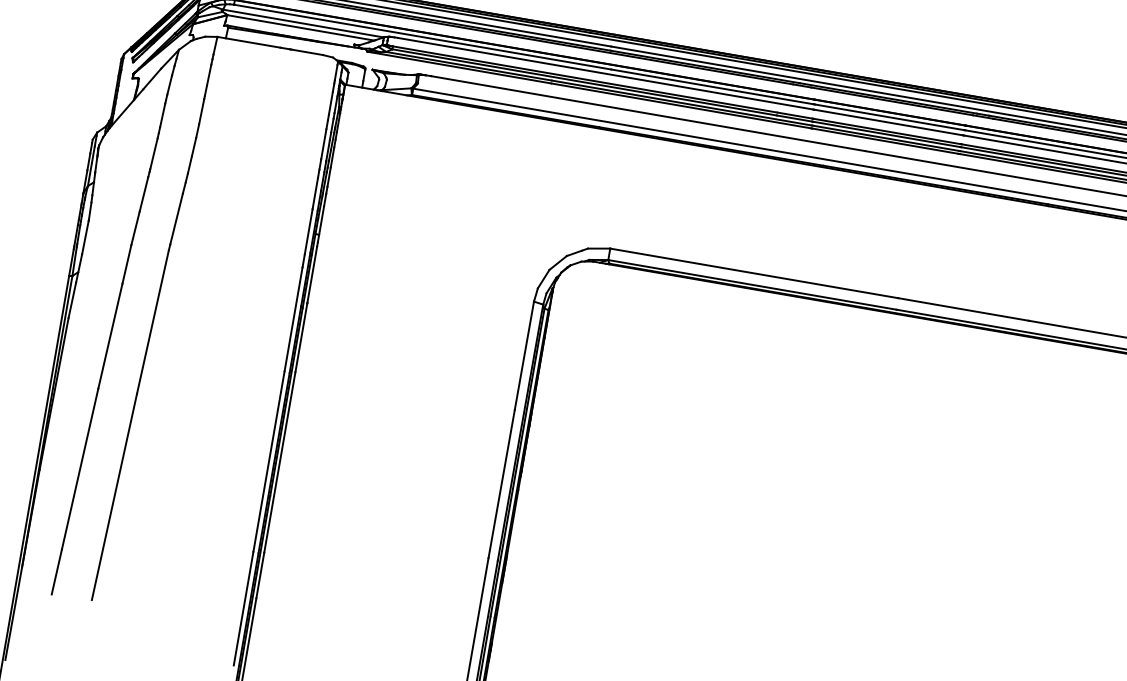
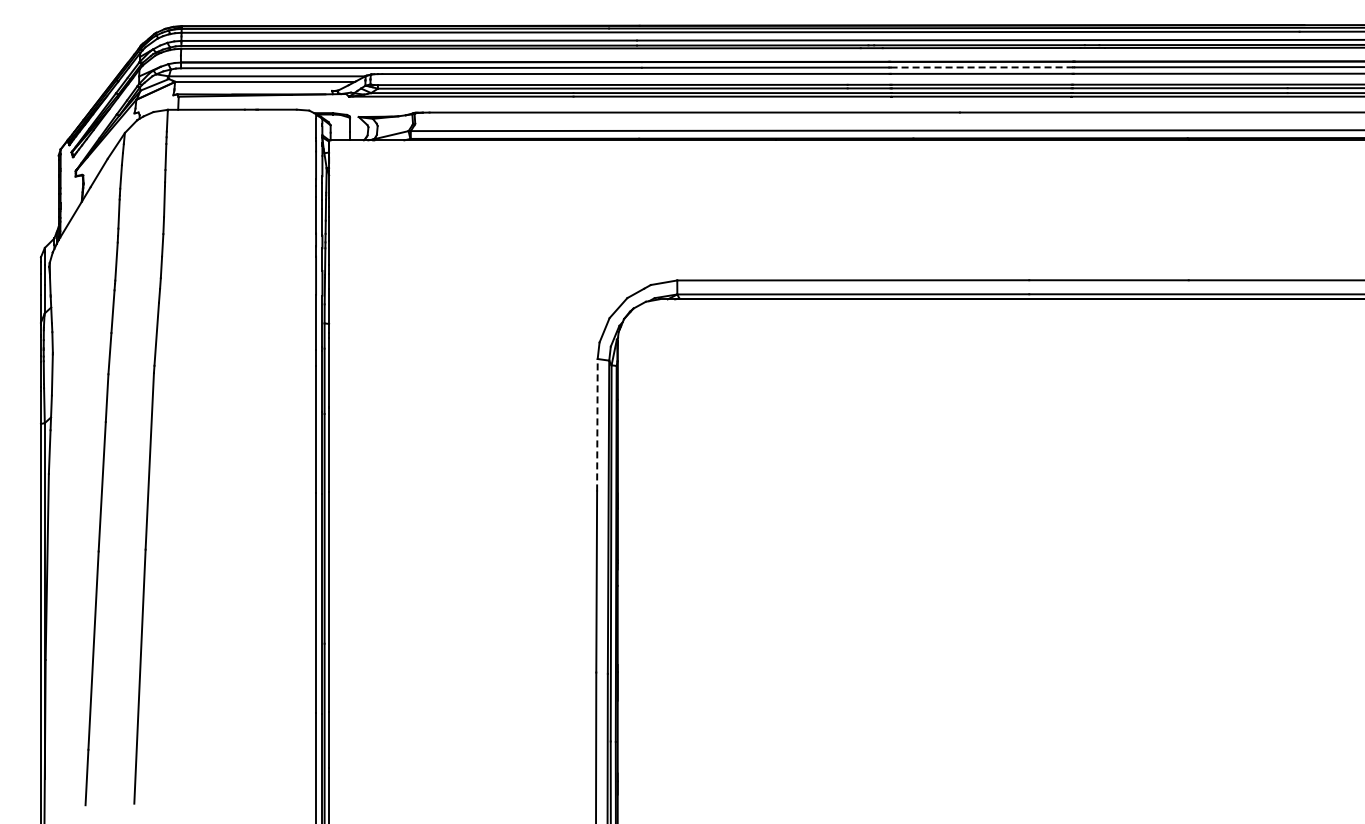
line: (890, 117) -> (982, 67), solid -> dashed
line: (524, 355) -> (597, 424), solid -> dashed

